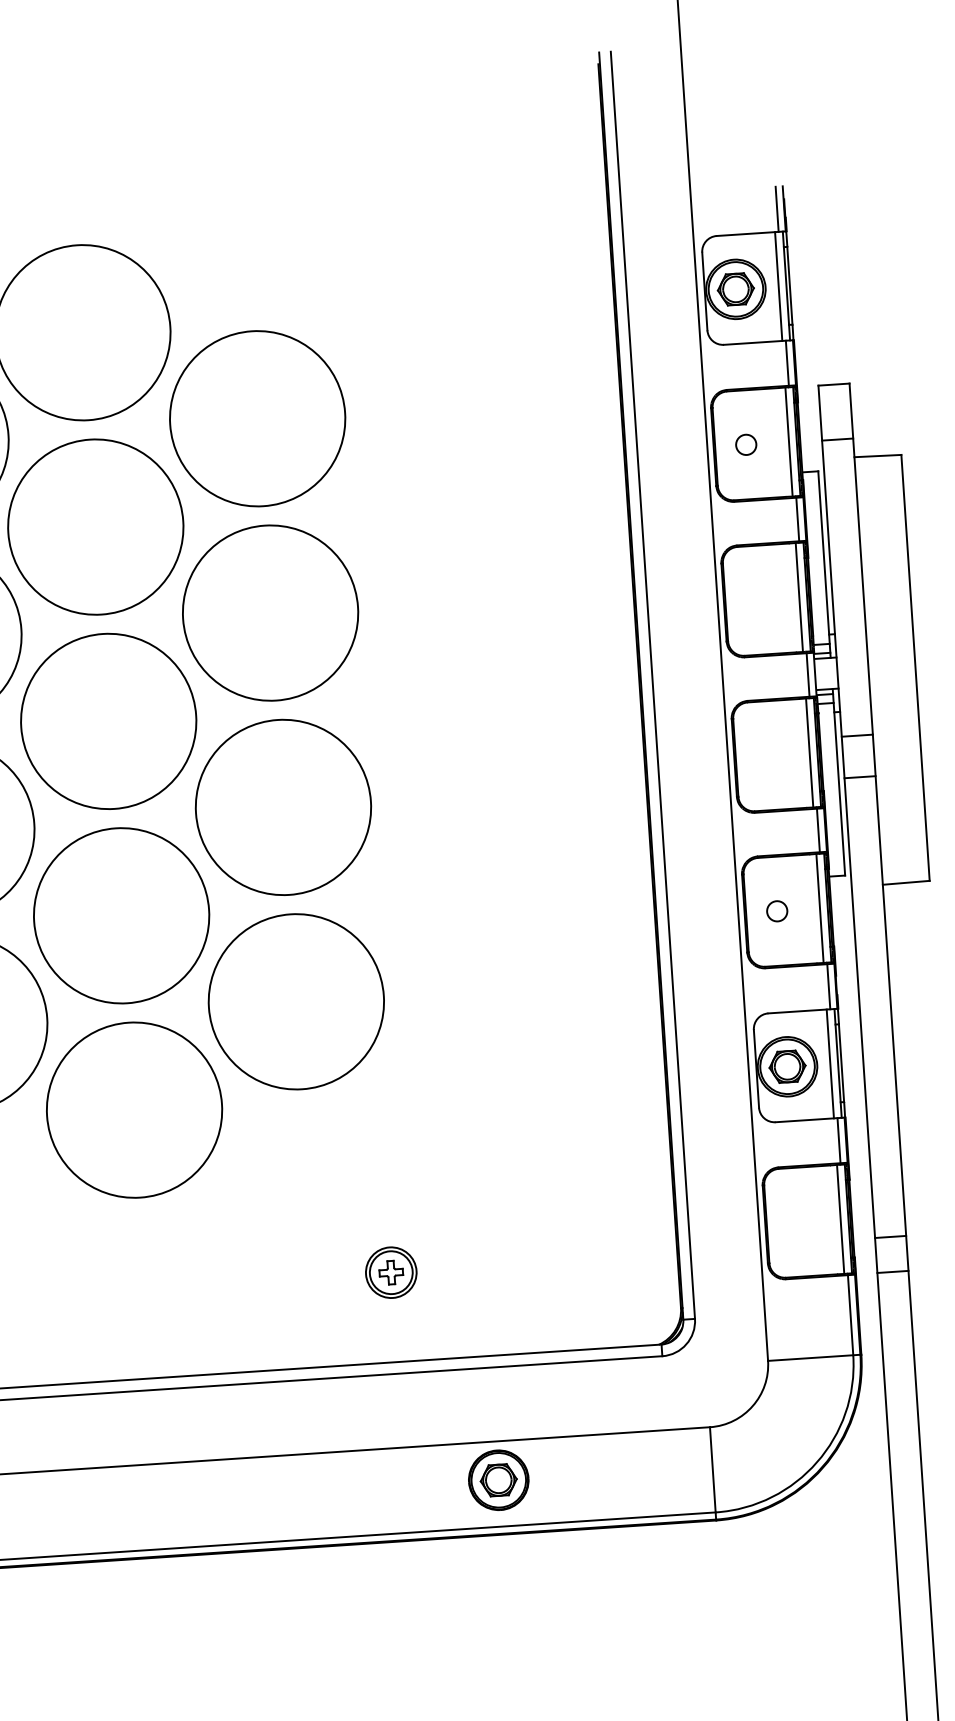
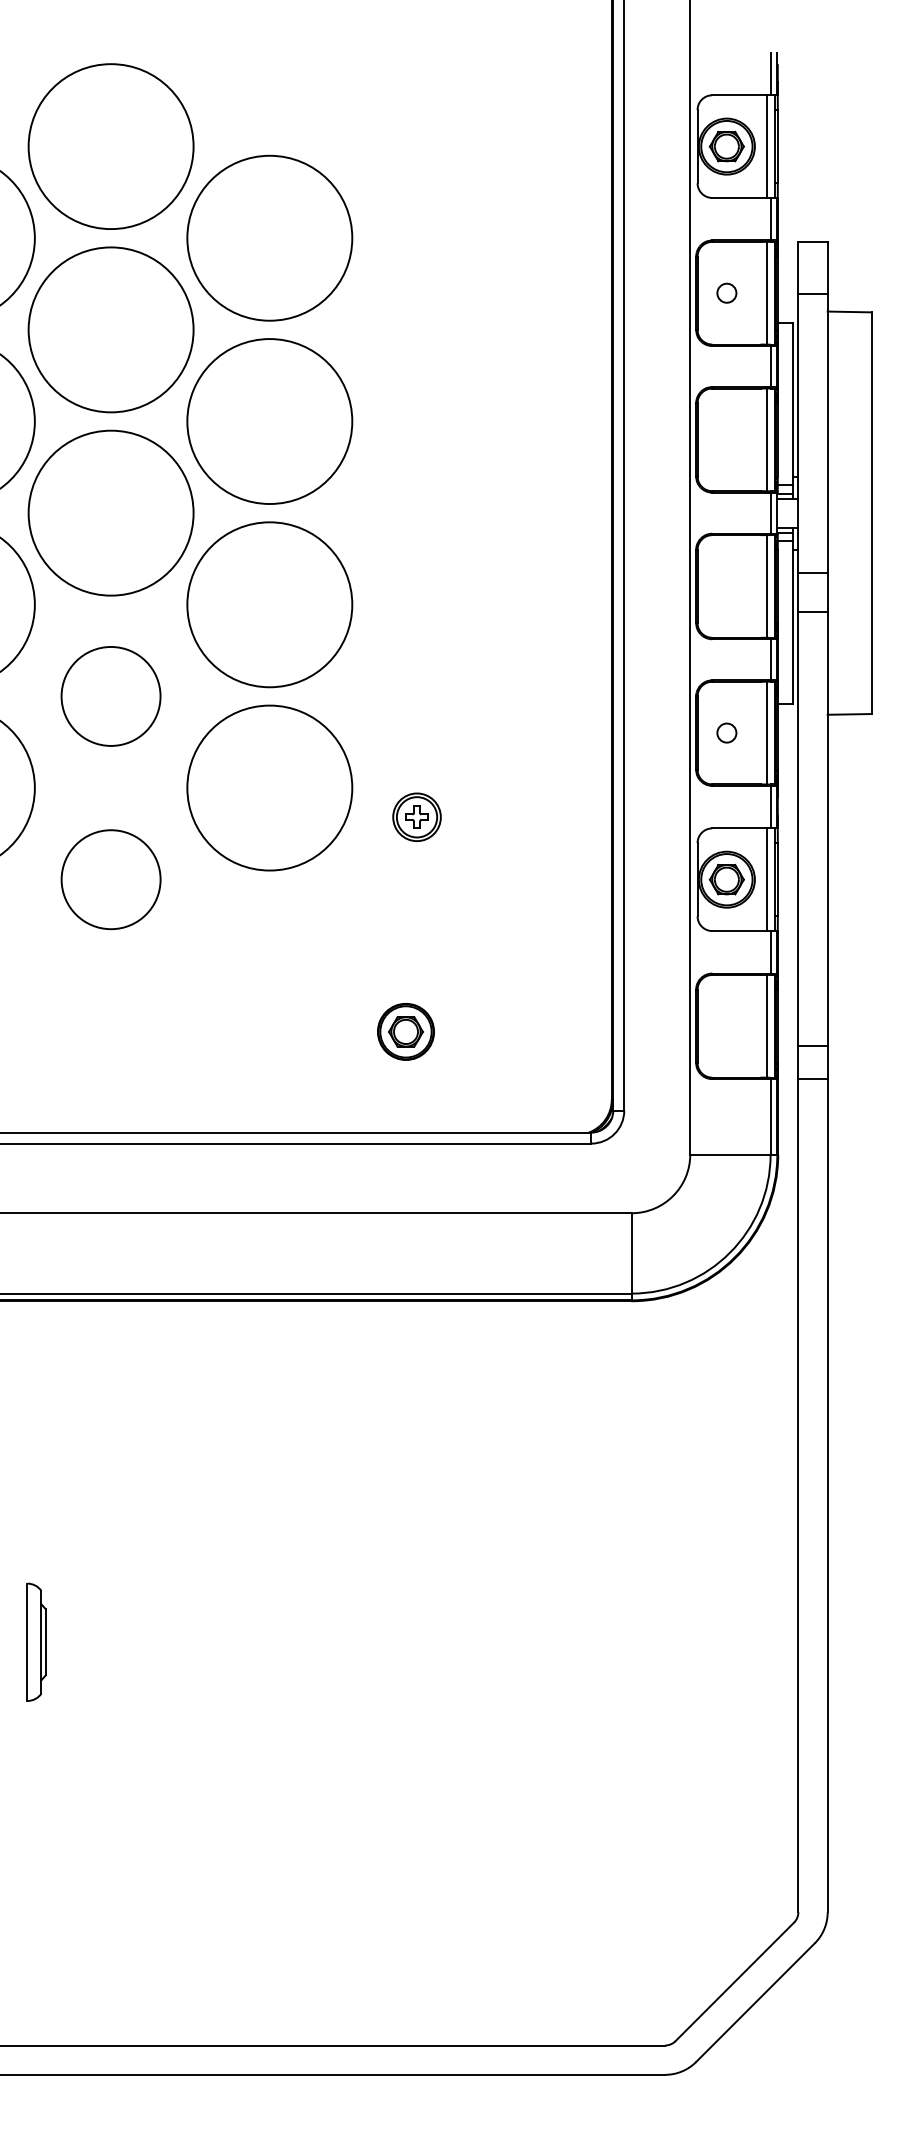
circle: (120, 915) -> (110, 696), size x0.6
circle: (133, 1109) -> (110, 879), size x0.6
part: (390, 1271) -> (416, 816), moved
part: (498, 1479) -> (405, 1031), moved

